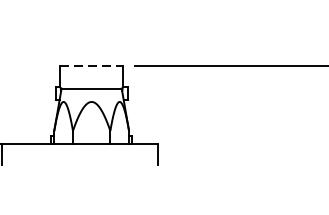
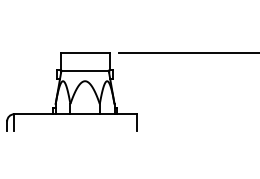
line: (92, 66) -> (85, 53), dashed -> solid

